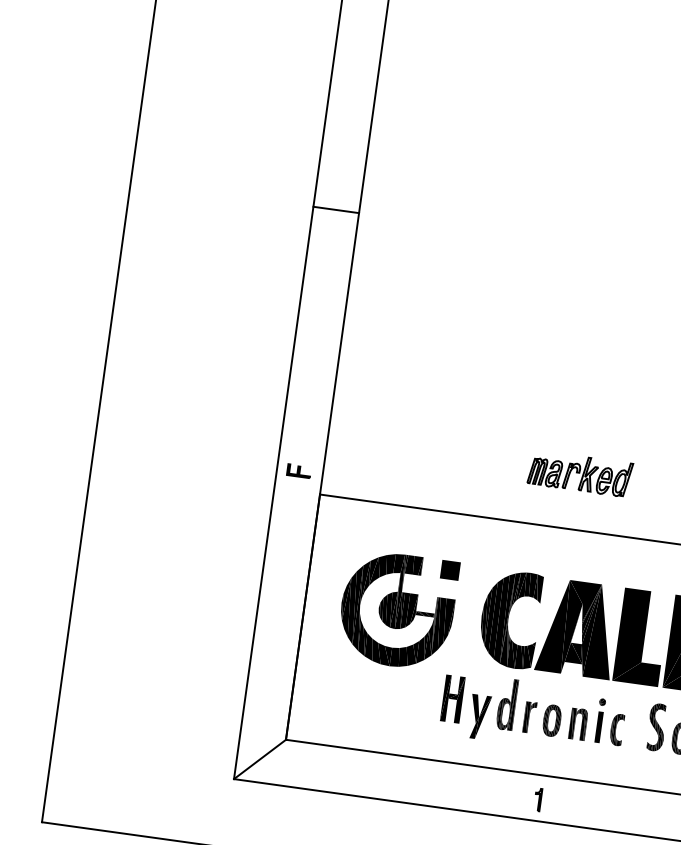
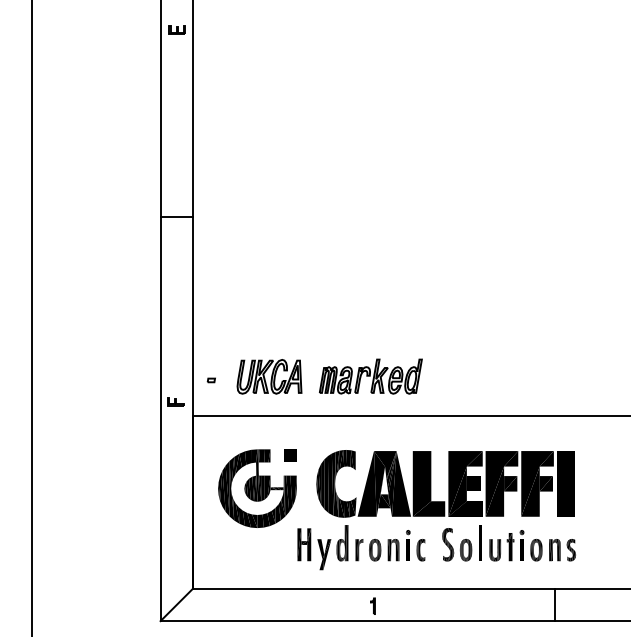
part: (352, 447) -> (210, 380), added
part: (436, 453) -> (269, 376), added
part: (579, 473) -> (370, 376), size x1.43

